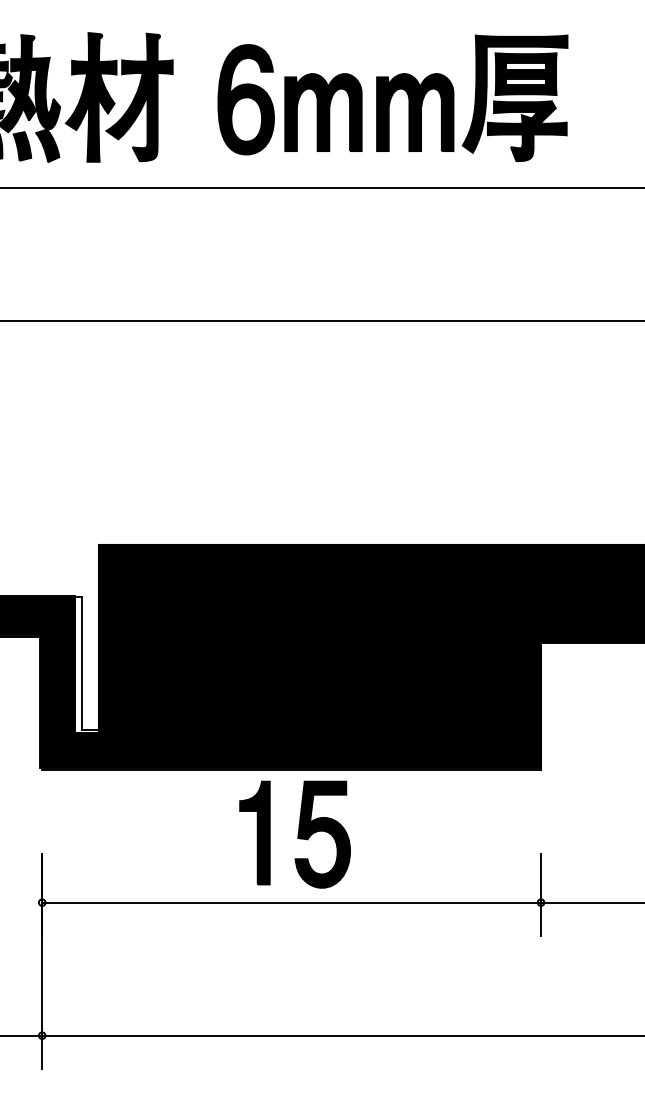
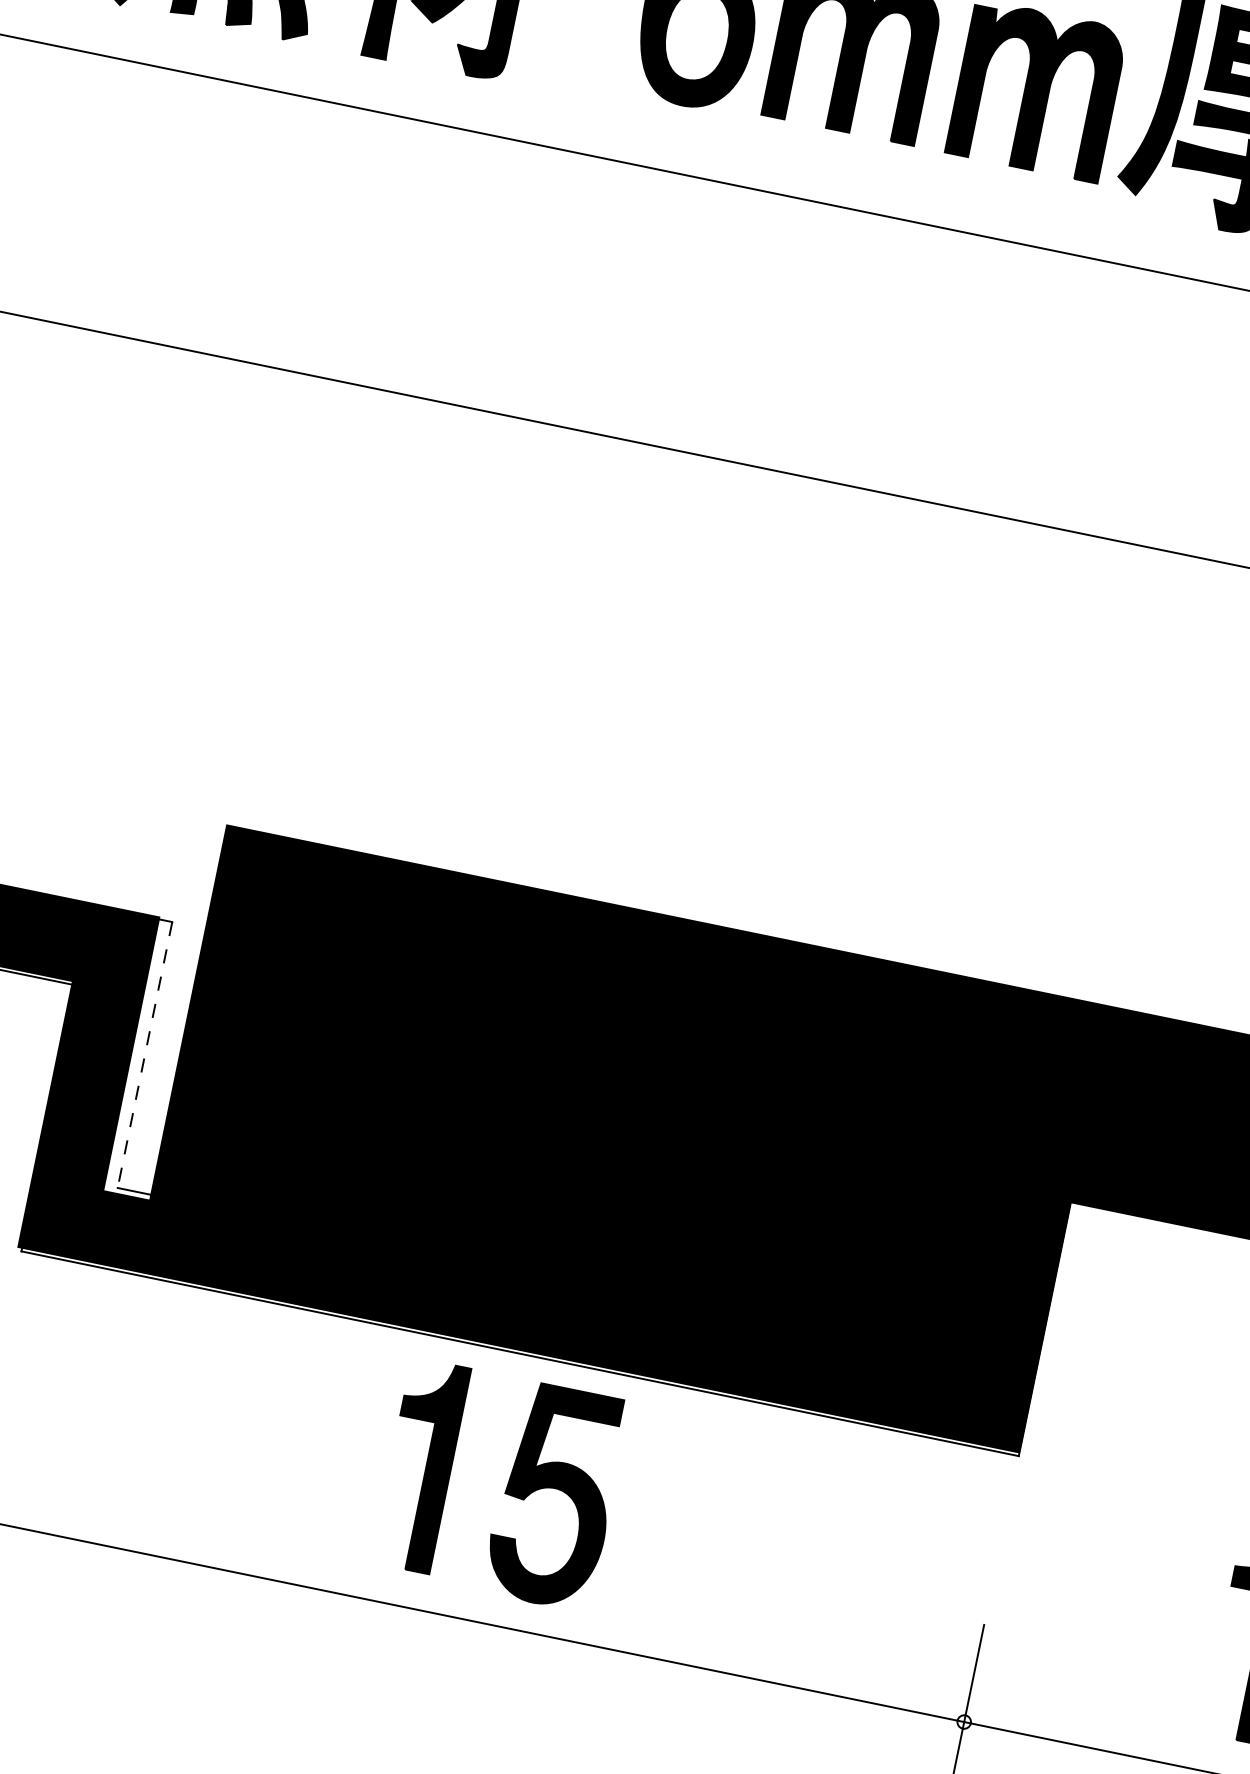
line: (82, 663) -> (145, 1055), solid -> dashed

